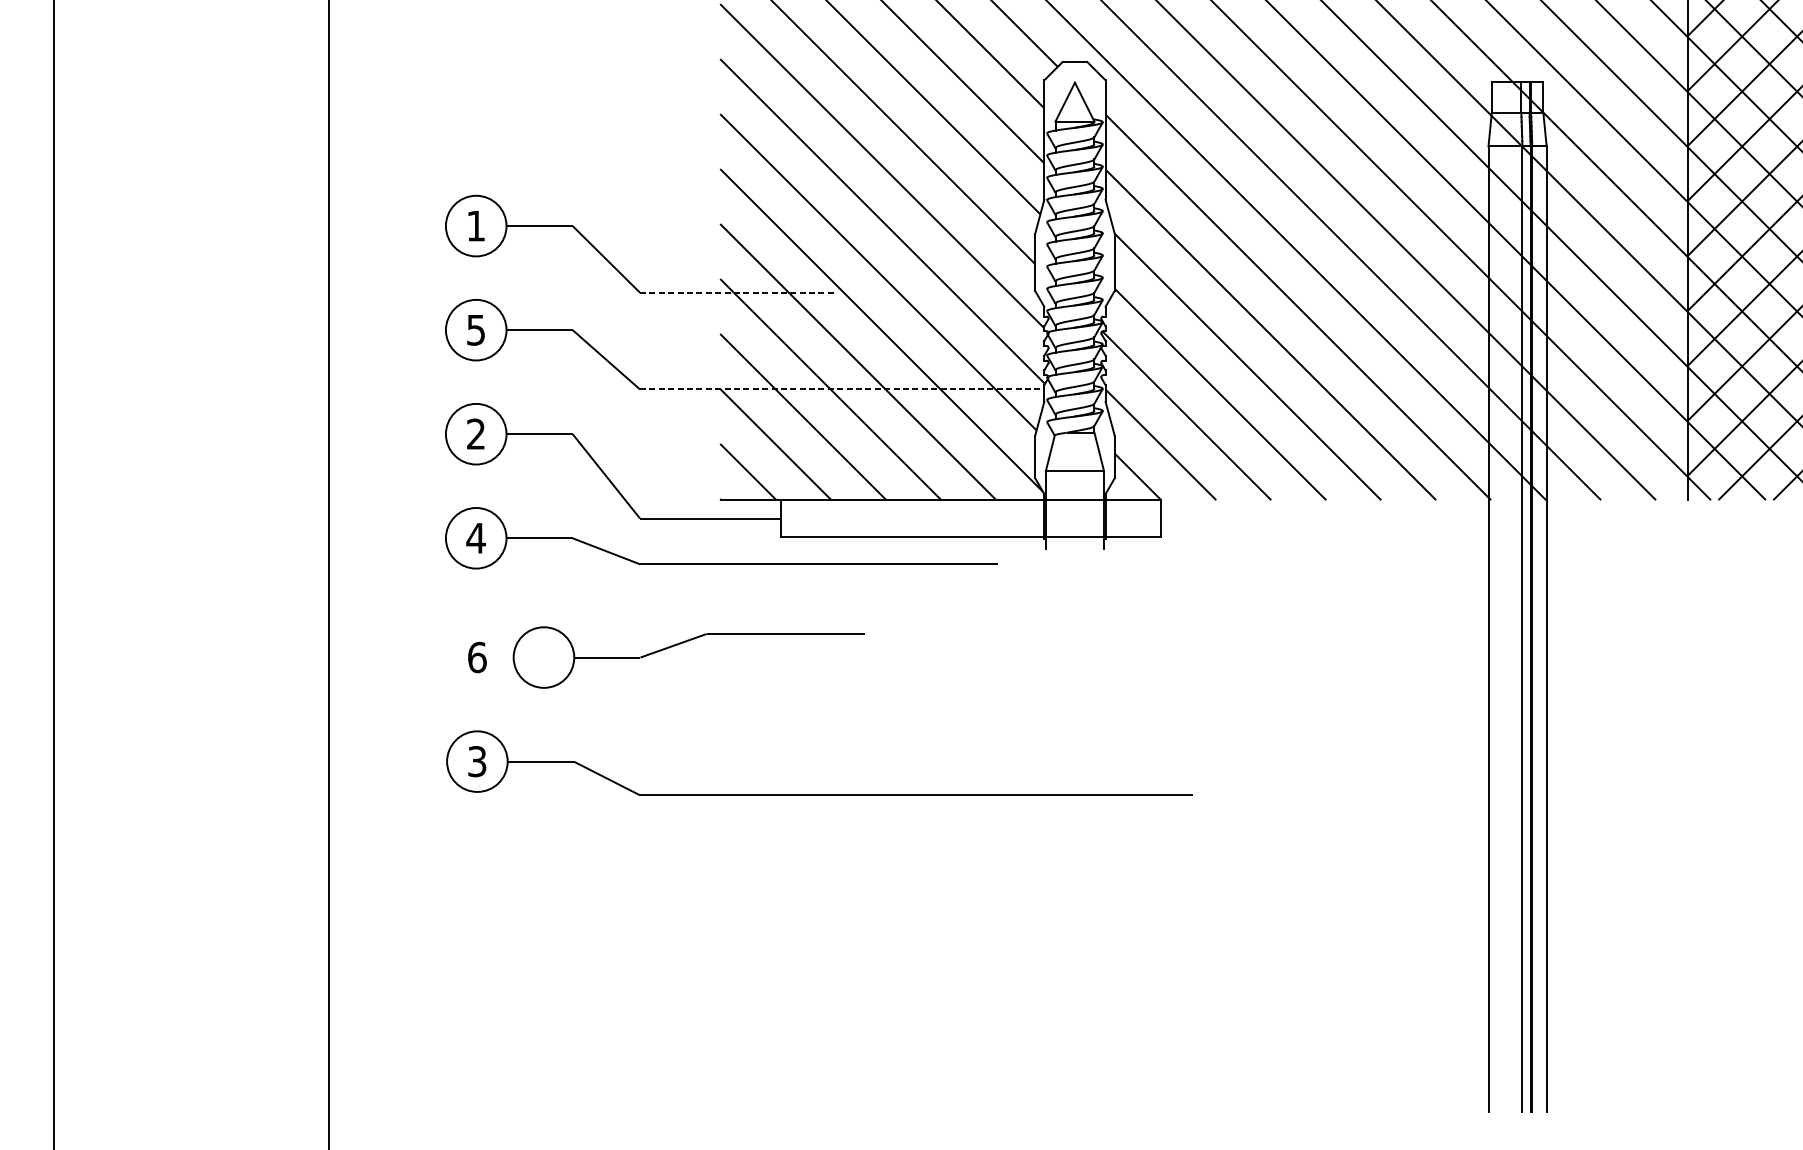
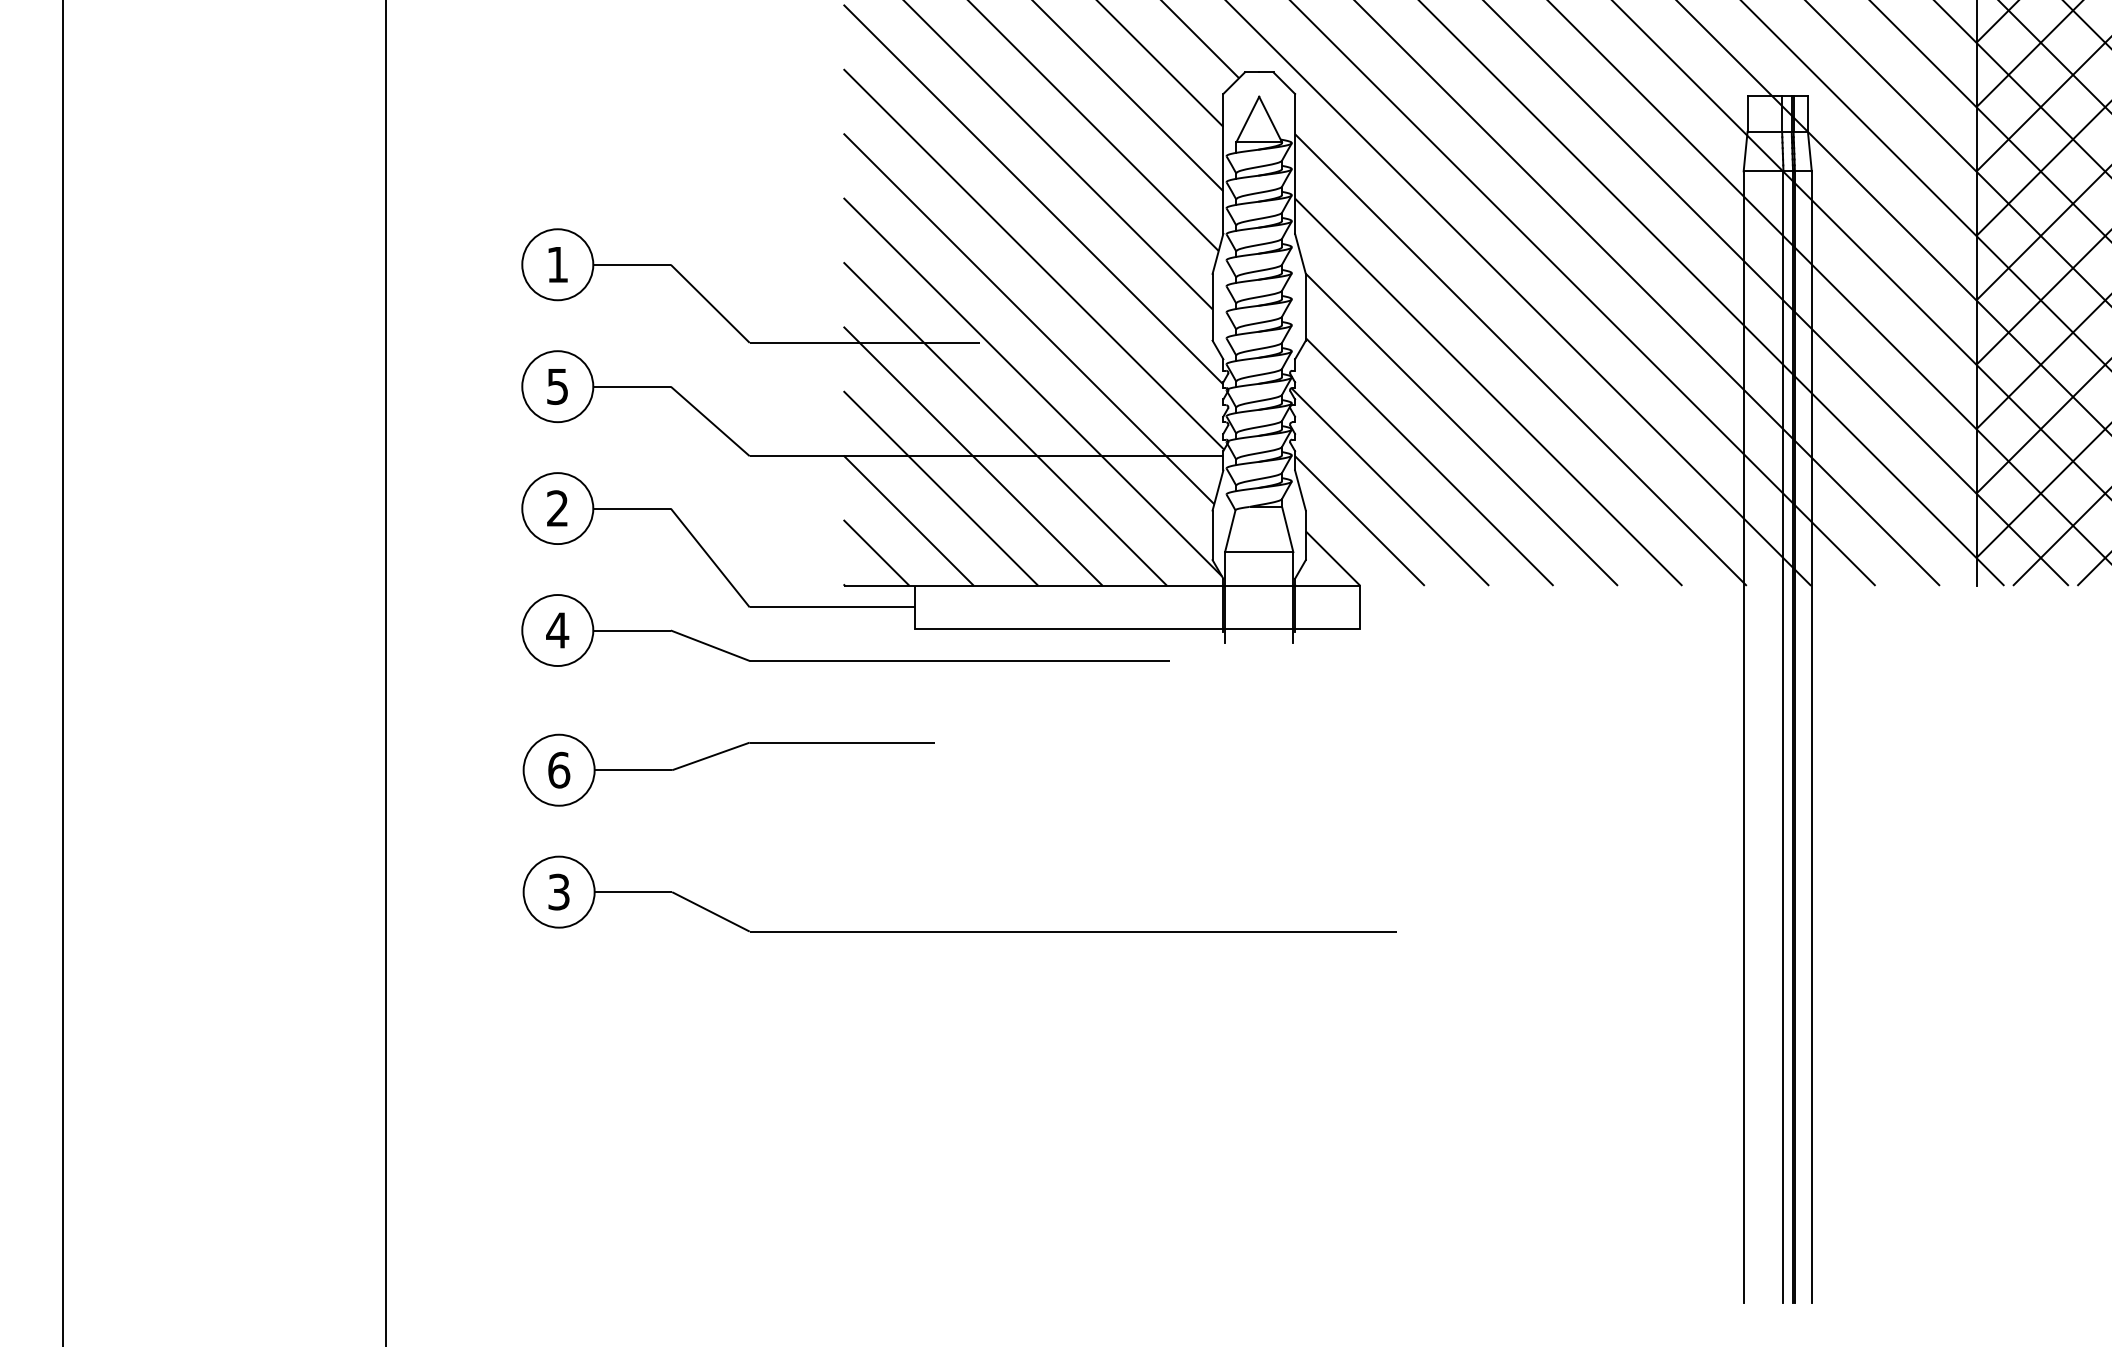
line: (738, 292) -> (865, 342), dashed -> solid
line: (842, 389) -> (986, 456), dashed -> solid
part: (683, 643) -> (722, 753), moved

